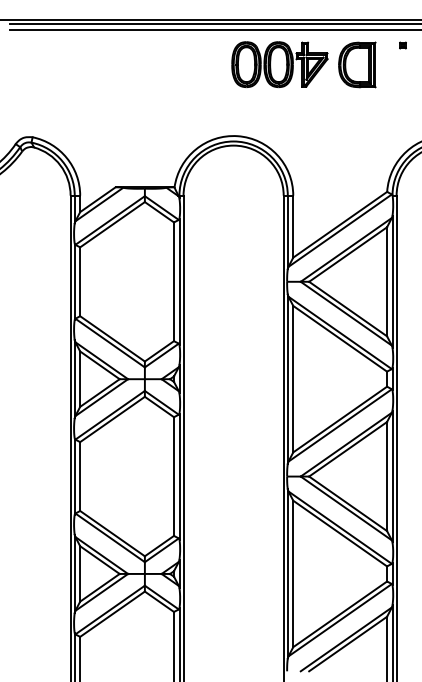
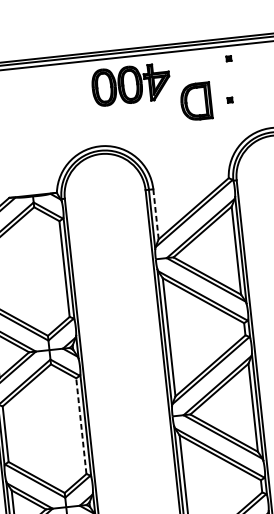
part: (357, 64) -> (196, 101), moved
part: (398, 96) -> (229, 100), added
line: (293, 226) -> (156, 214), solid -> dashed
line: (173, 476) -> (80, 426), solid -> dashed

